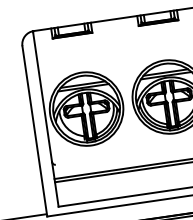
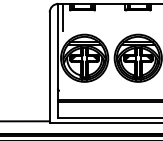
line: (44, 50) -> (63, 17), added

